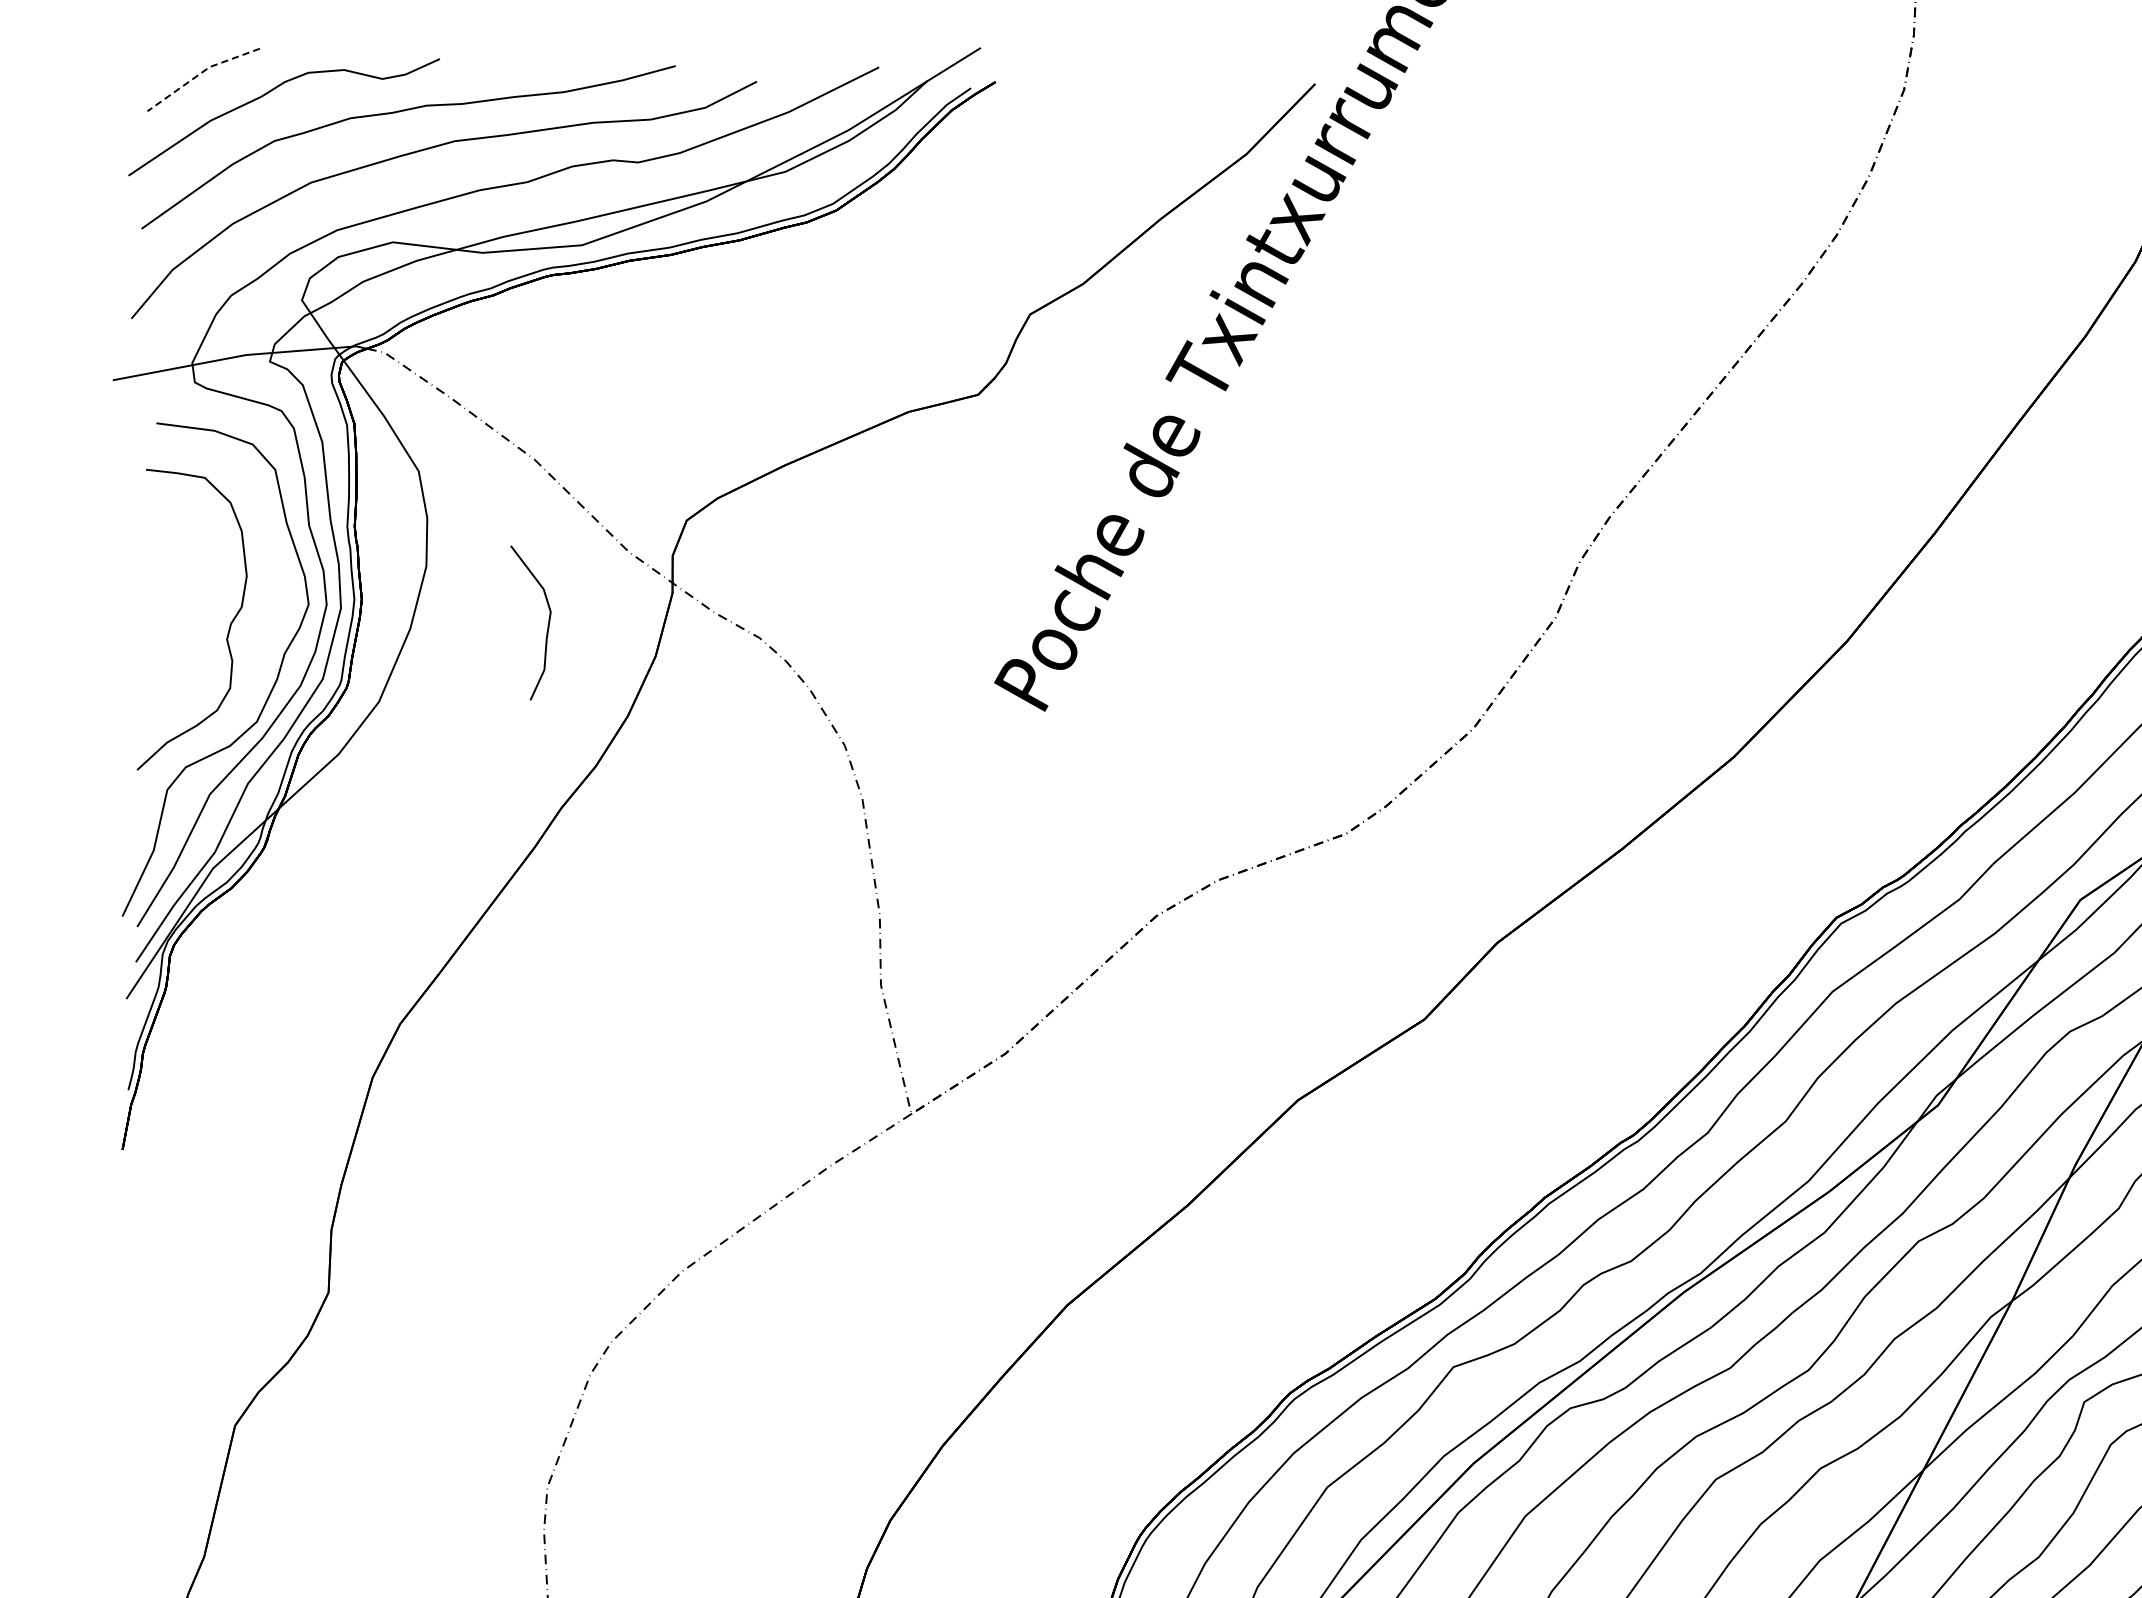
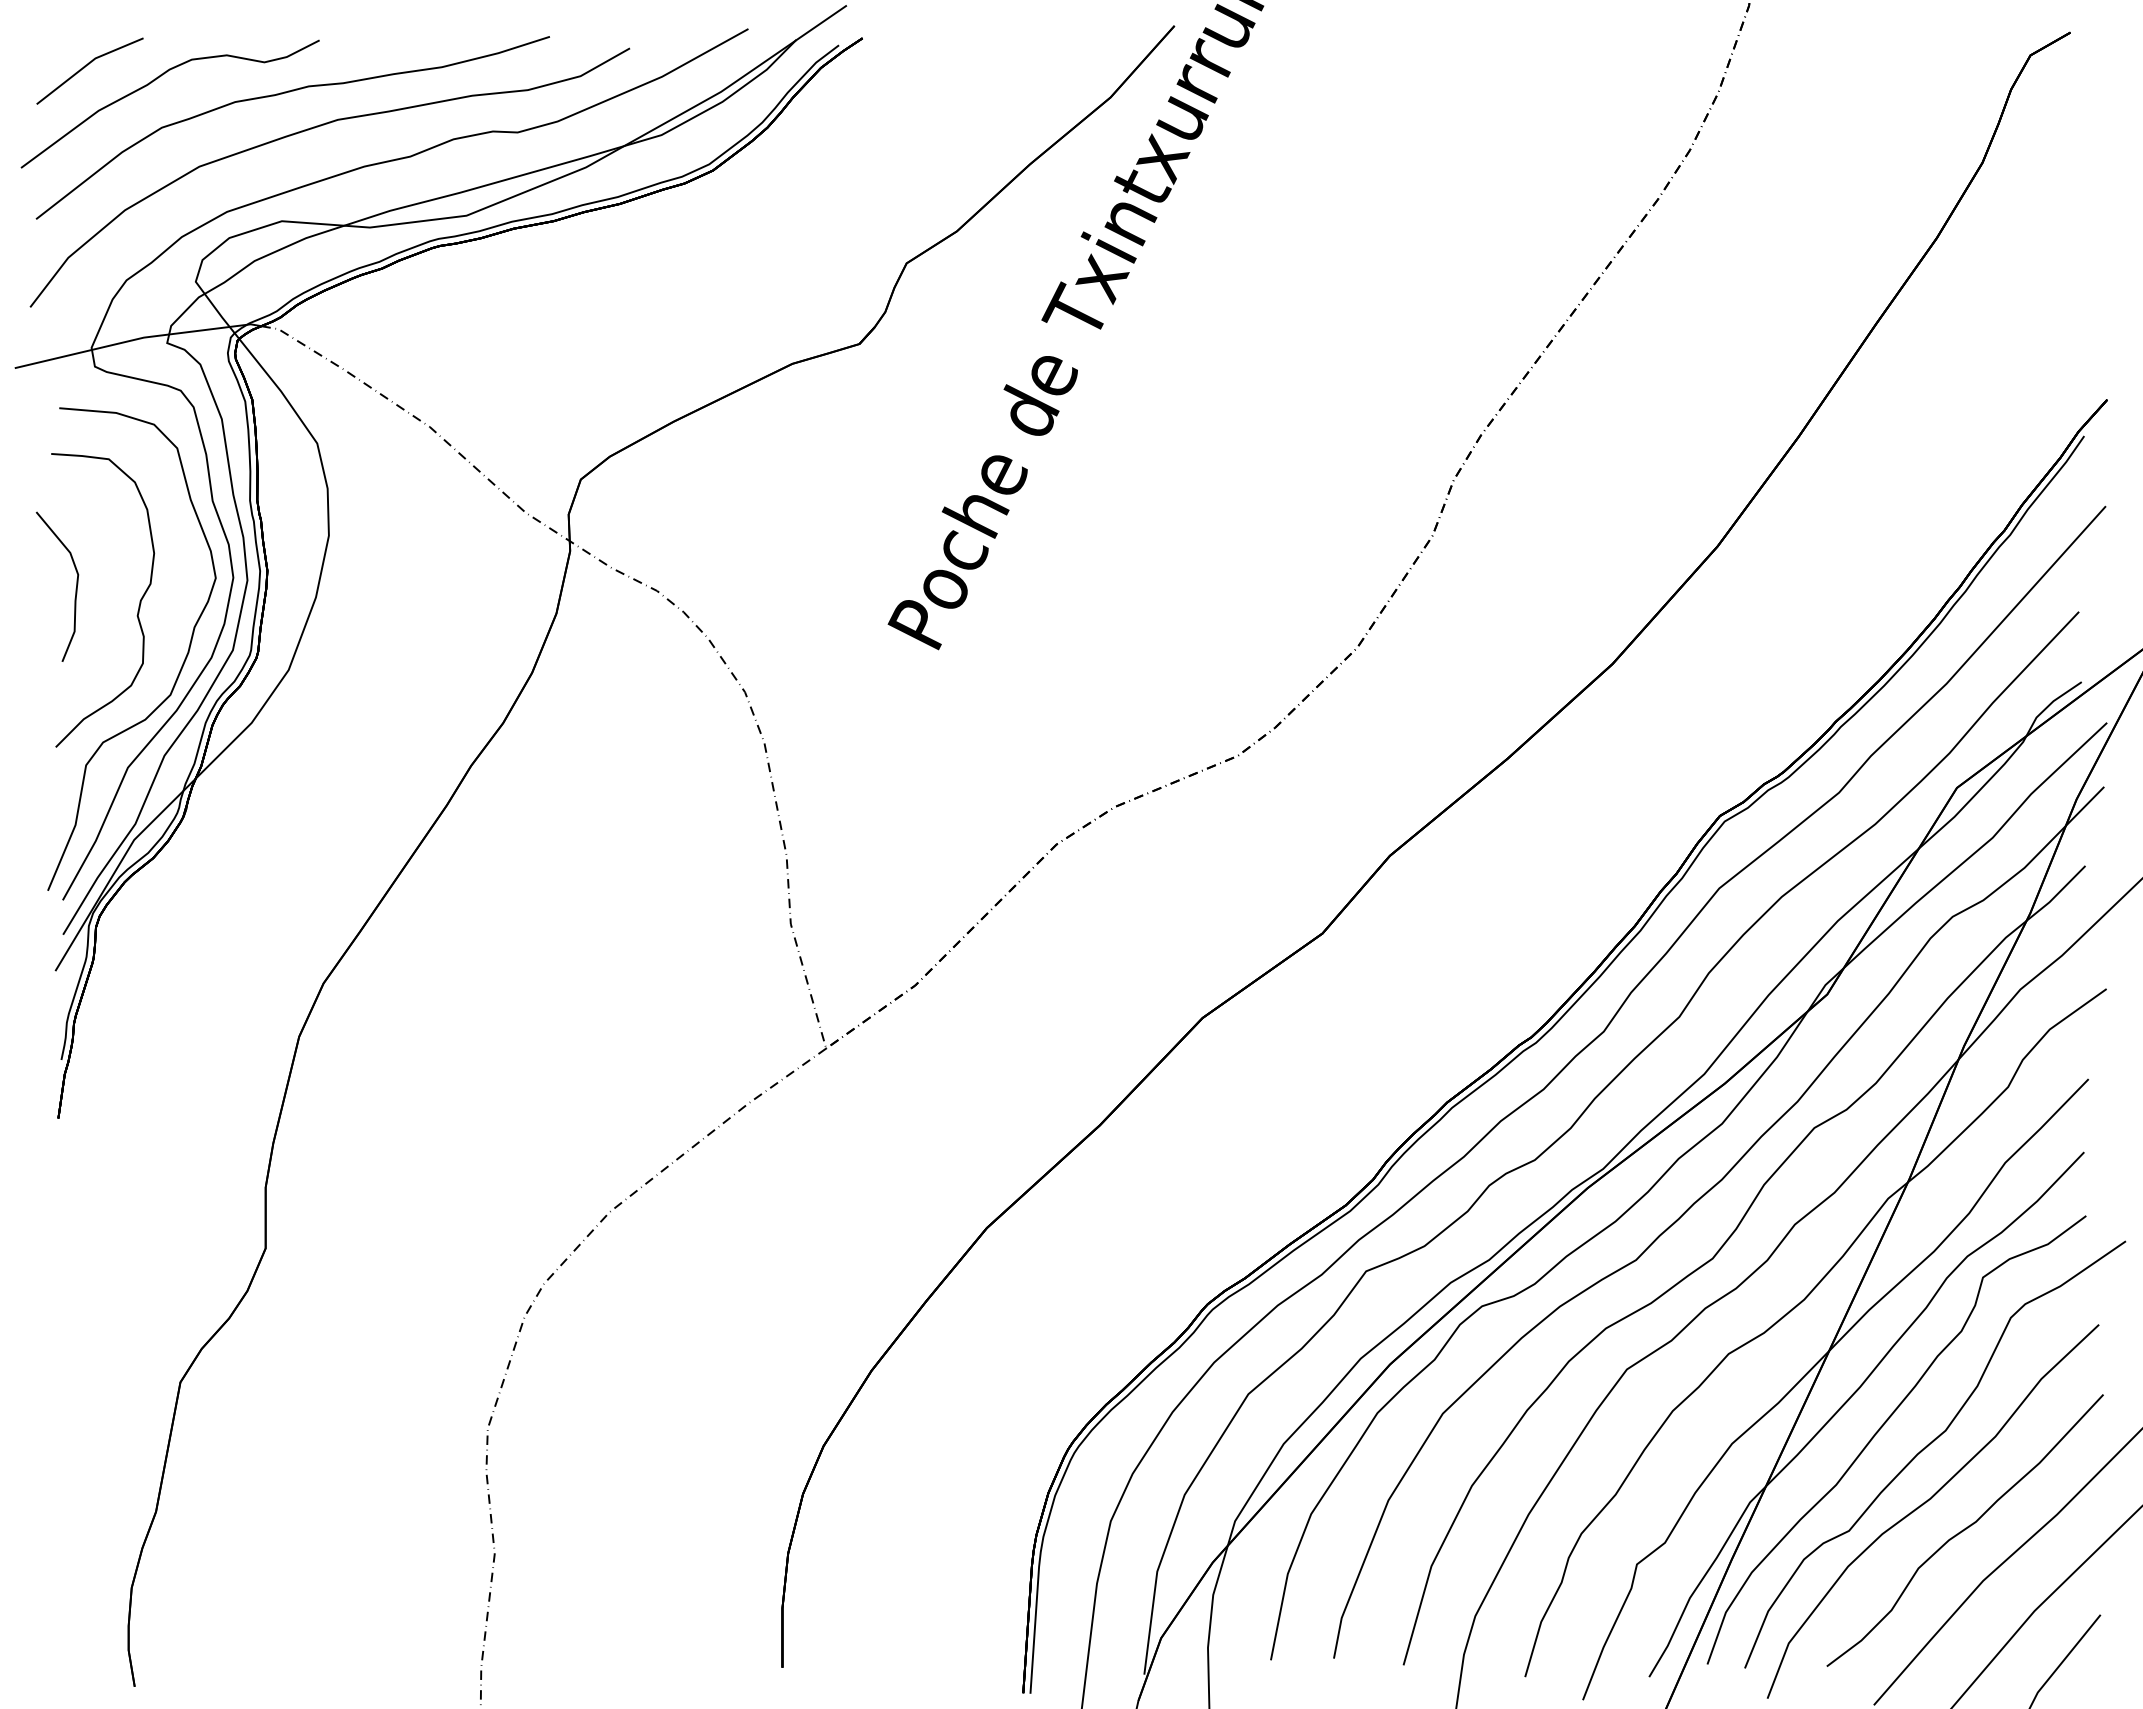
line: (200, 73) -> (86, 65), dashed -> solid
curve: (547, 625) -> (75, 588), moved

